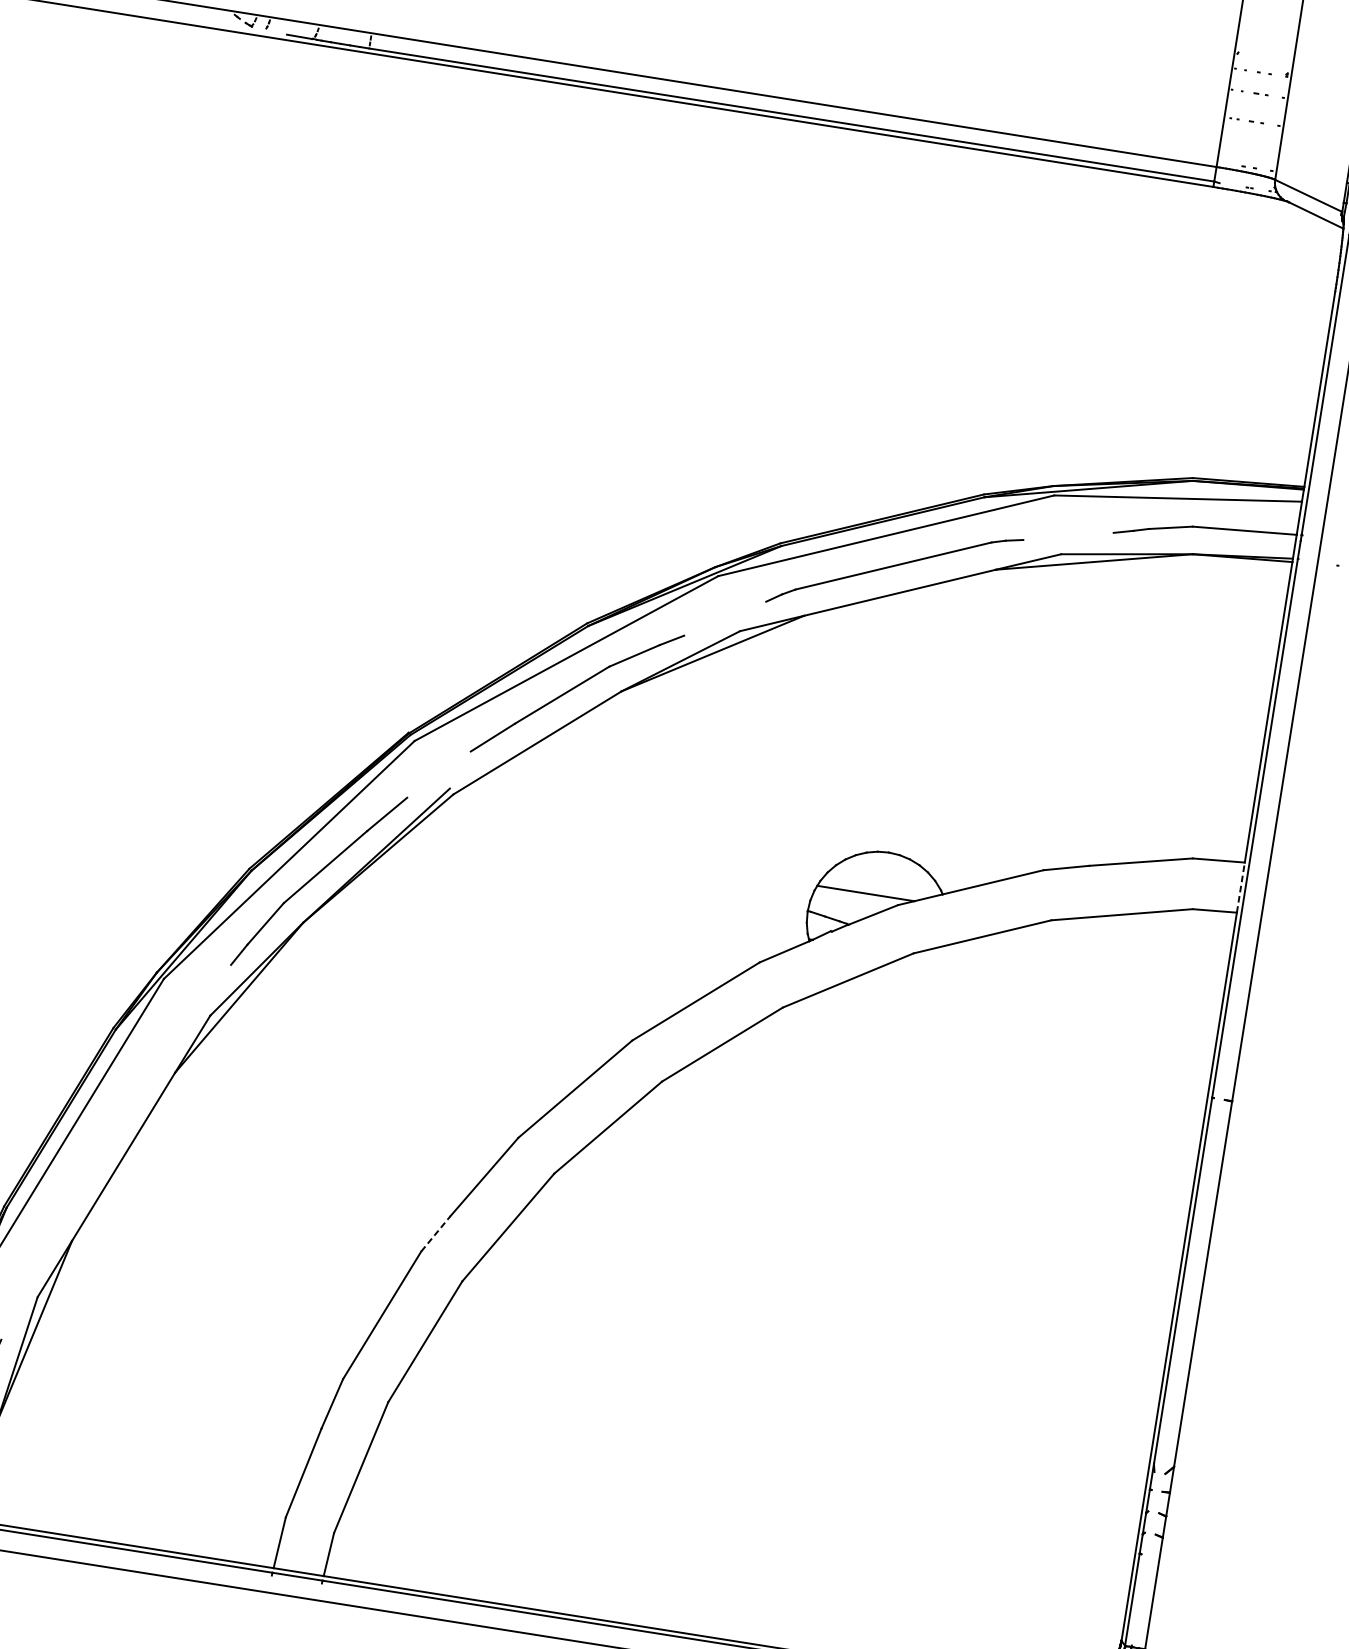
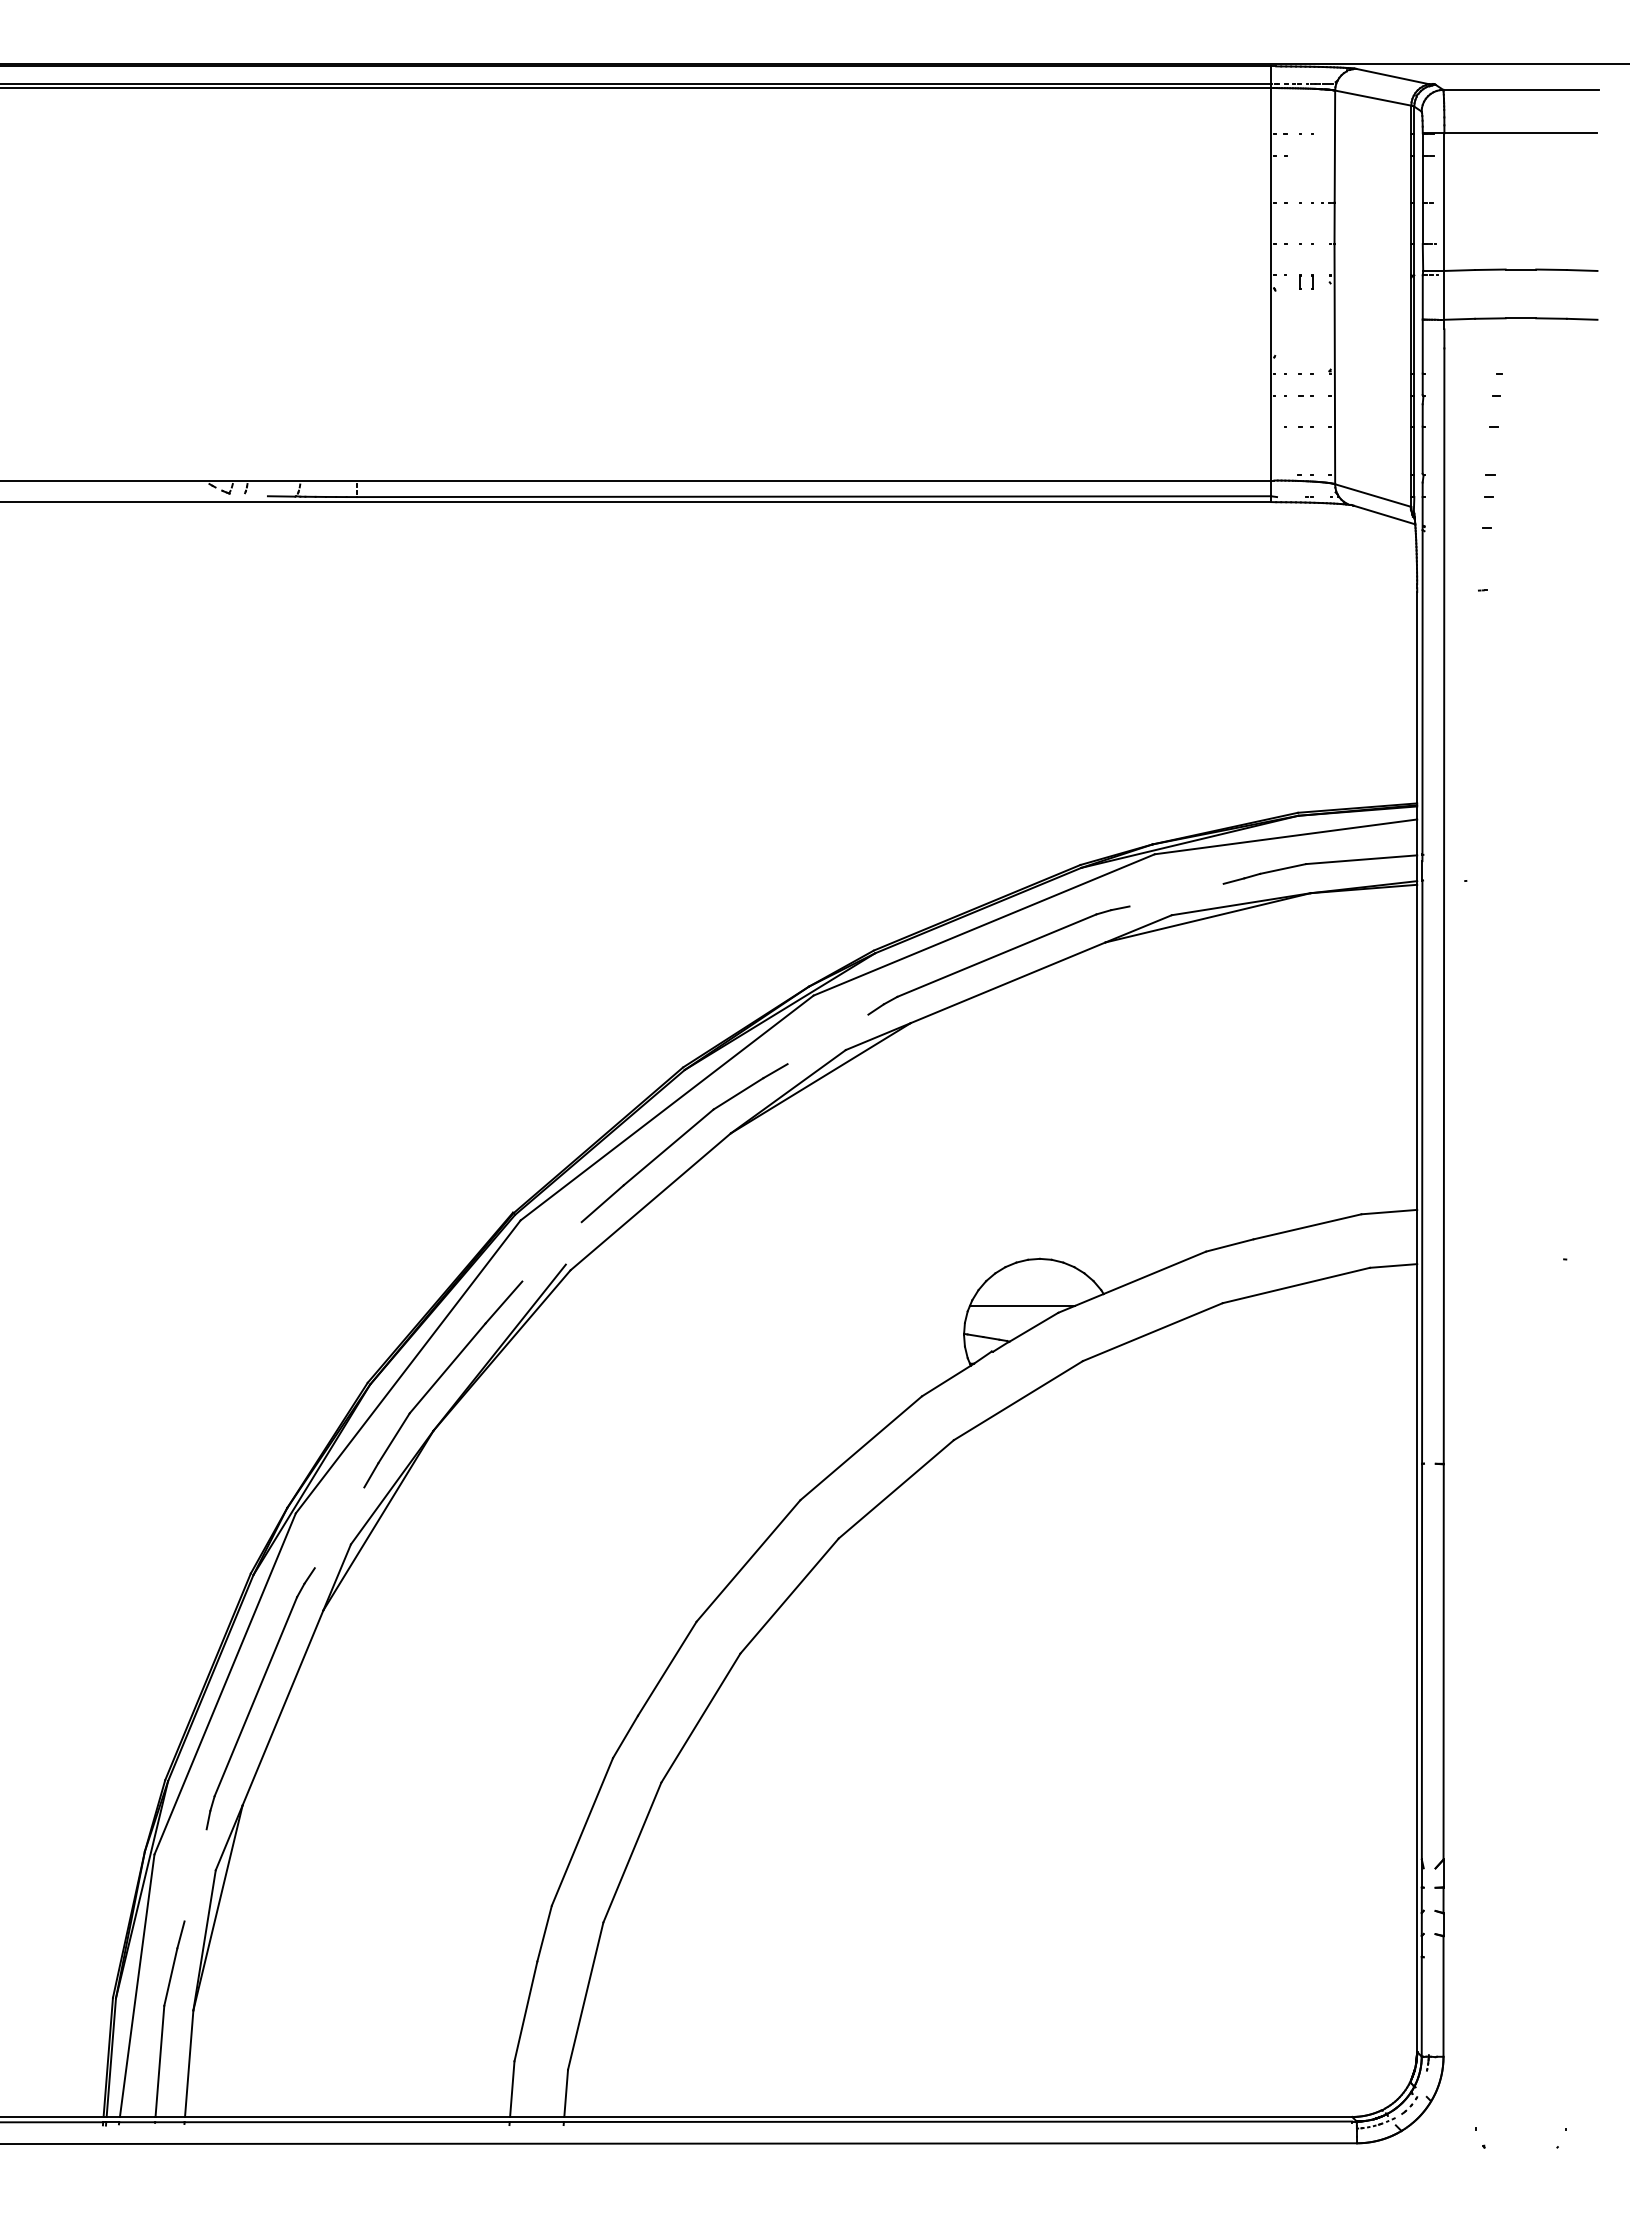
line: (1241, 887) -> (1417, 1236), dashed -> solid
part: (104, 1144) -> (260, 1698), added
line: (435, 1233) -> (625, 1736), dashed -> solid

